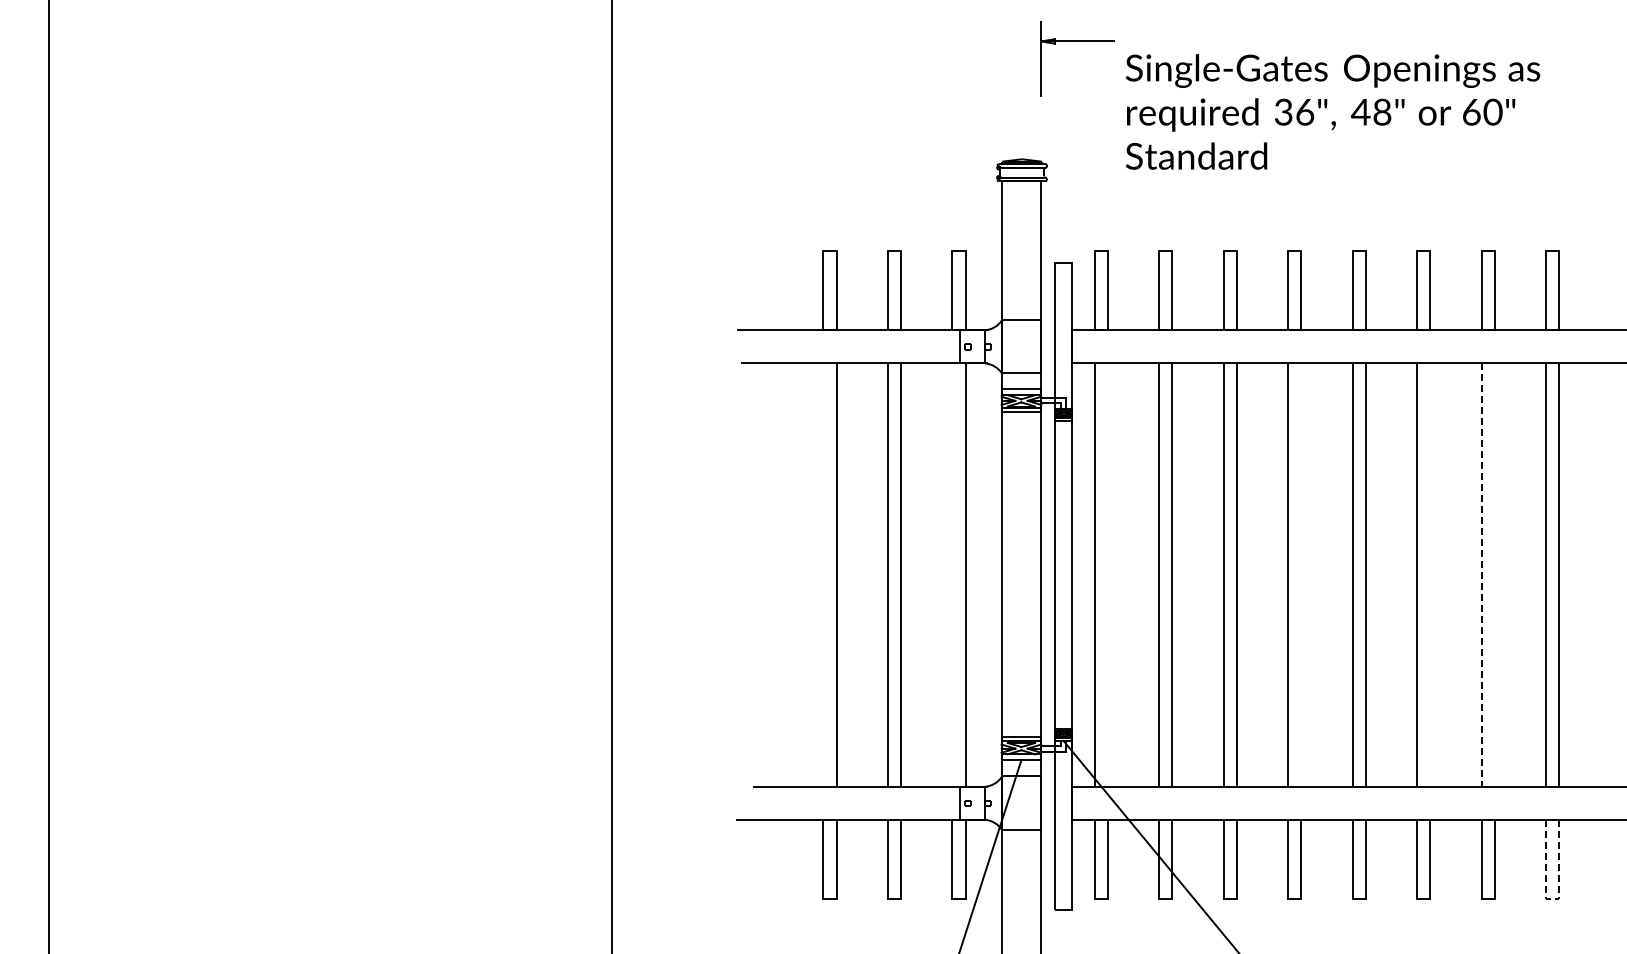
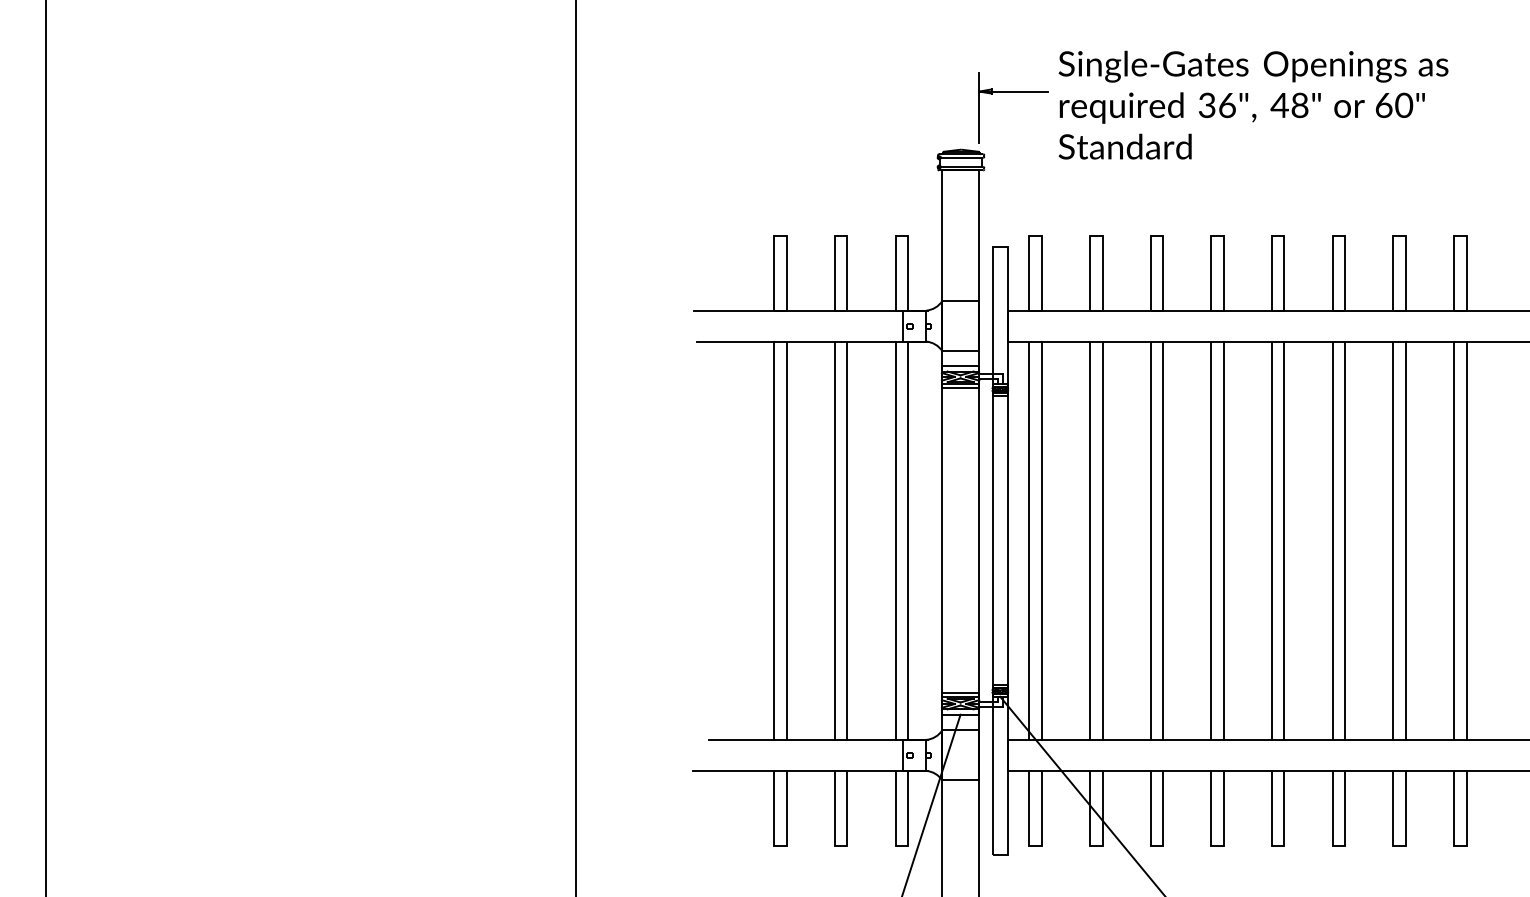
part: (1077, 41) -> (1013, 91), moved
line: (823, 574) -> (774, 540), added
line: (952, 574) -> (895, 540), added
line: (1107, 574) -> (1041, 540), added
line: (1301, 574) -> (1223, 540), added
line: (1430, 574) -> (1345, 540), added
line: (1494, 574) -> (1405, 540), added
line: (1481, 575) -> (1393, 541), dashed -> solid
line: (1552, 899) -> (1460, 845), dashed -> solid

